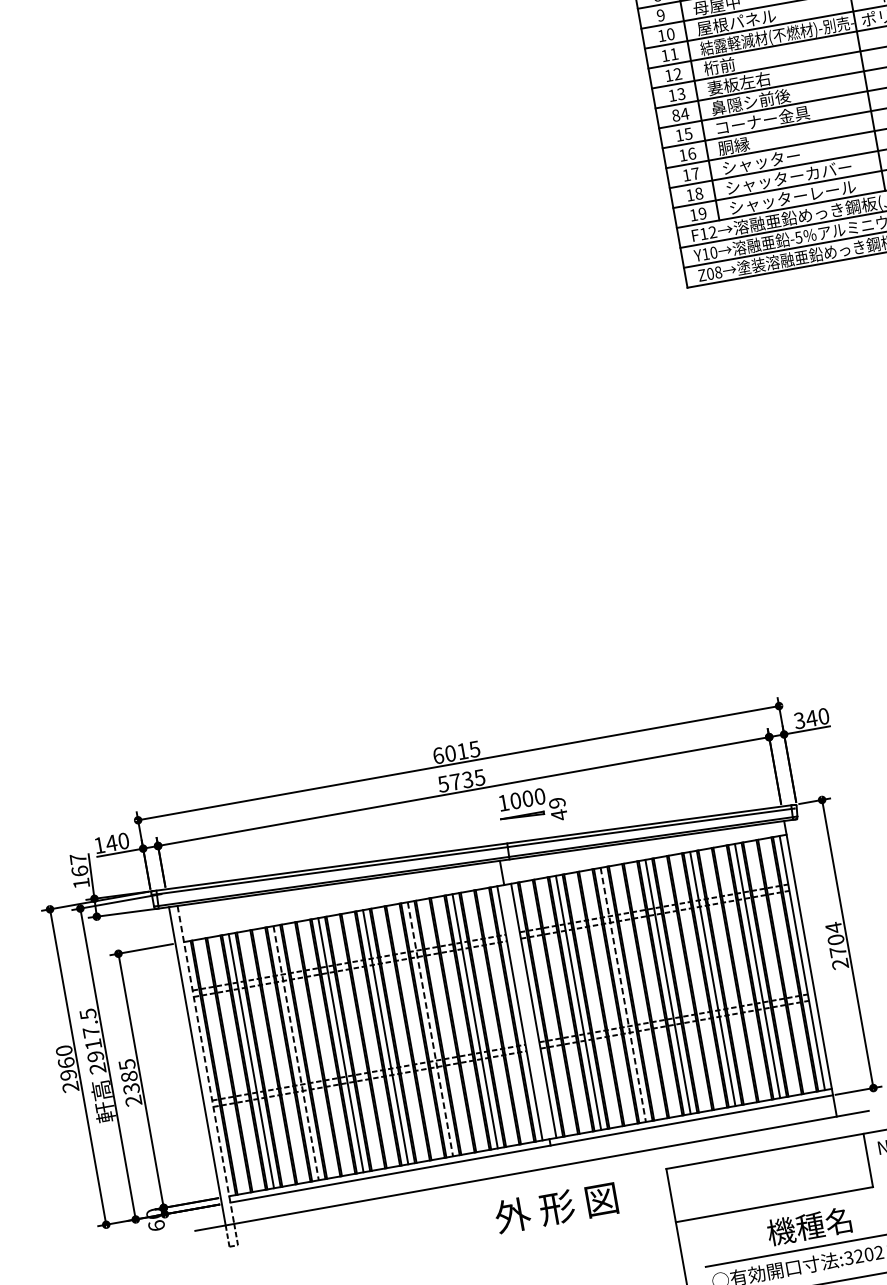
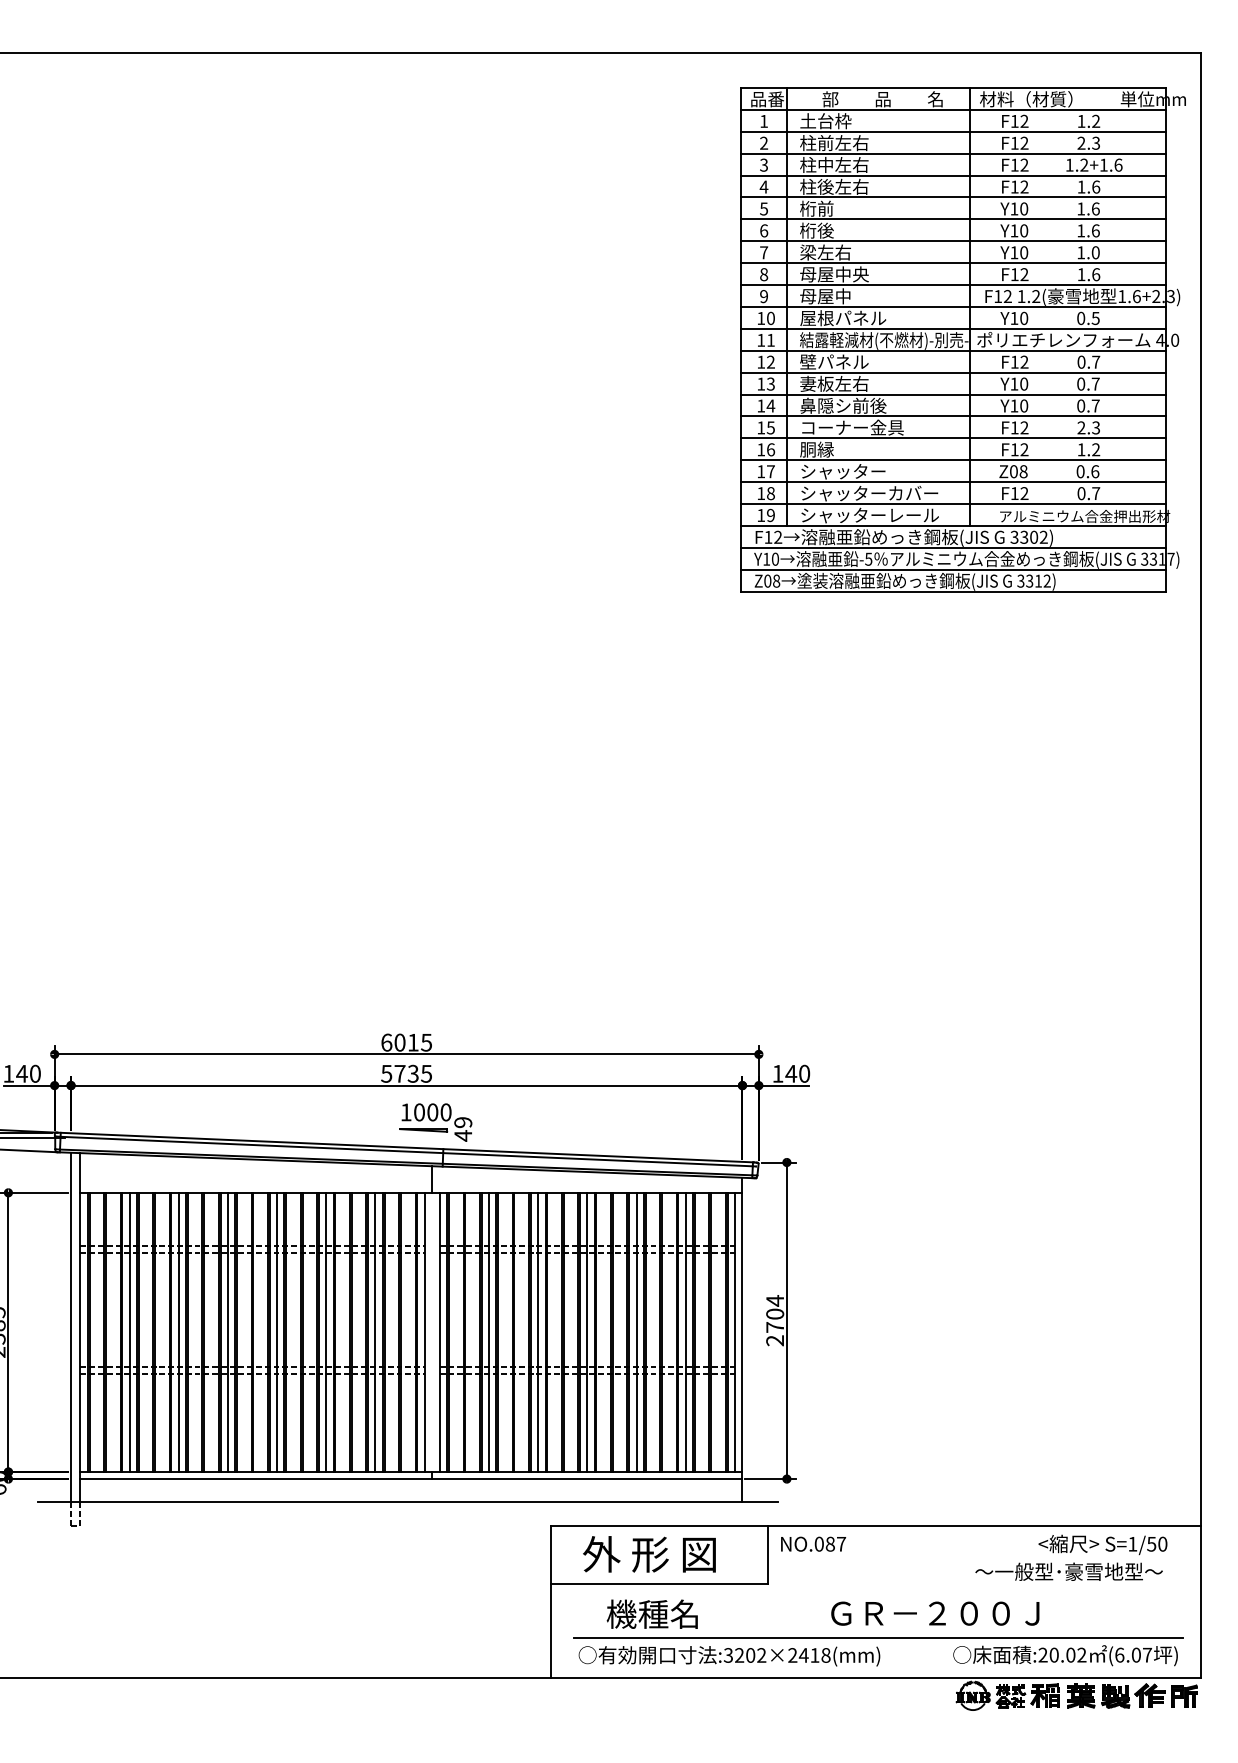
text: (735, 63) -> (834, 361), 桁前 -> 壁パネル
text: (676, 115) -> (761, 405), 84 -> 14
text: (799, 720) -> (777, 1073), 340 -> 140
part: (531, 807) -> (435, 1122), moved
line: (623, 994) -> (538, 1332), dashed -> solid
line: (430, 1029) -> (326, 1332), dashed -> solid
line: (295, 1053) -> (178, 1332), dashed -> solid
line: (205, 1064) -> (80, 1327), dashed -> solid
text: (556, 1207) -> (649, 1554), moved
text: (808, 1225) -> (651, 1613), moved

